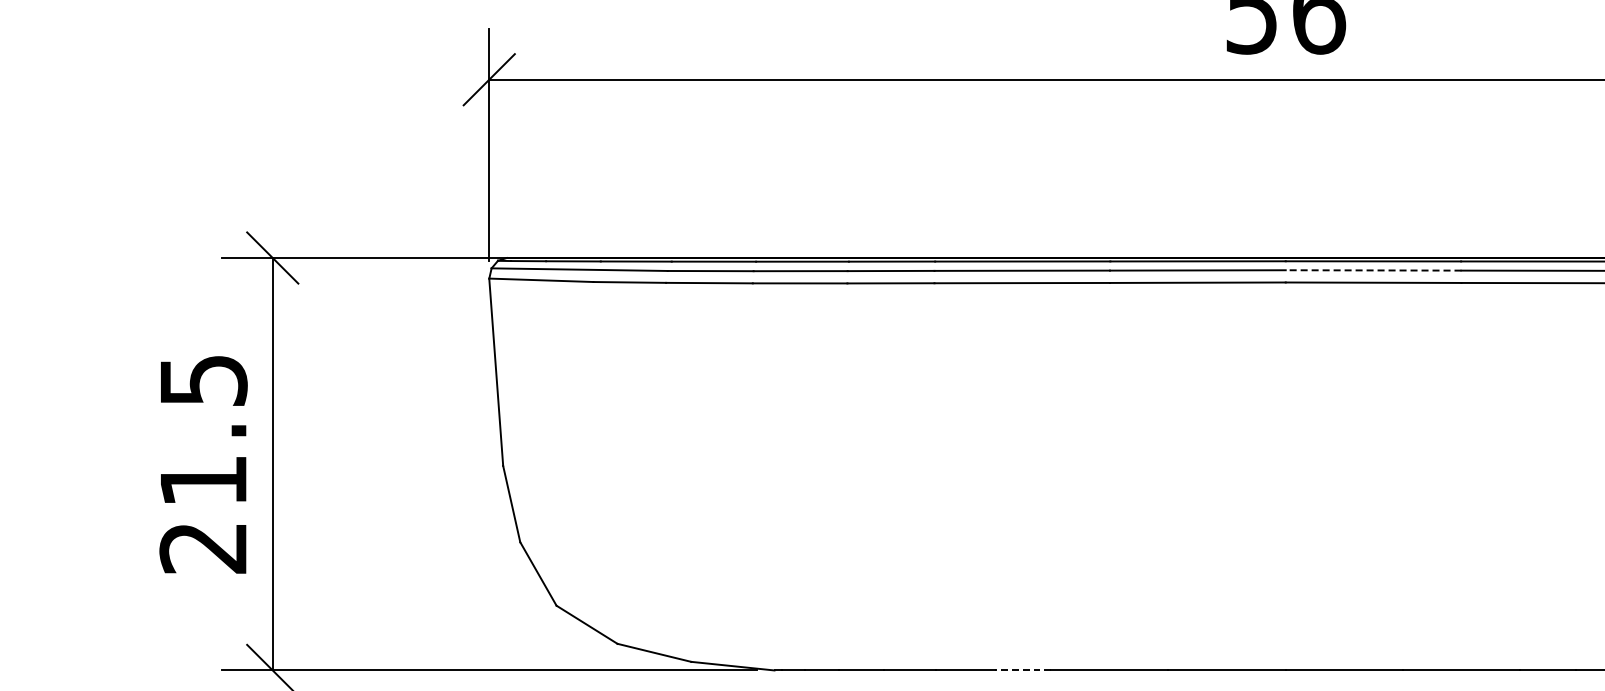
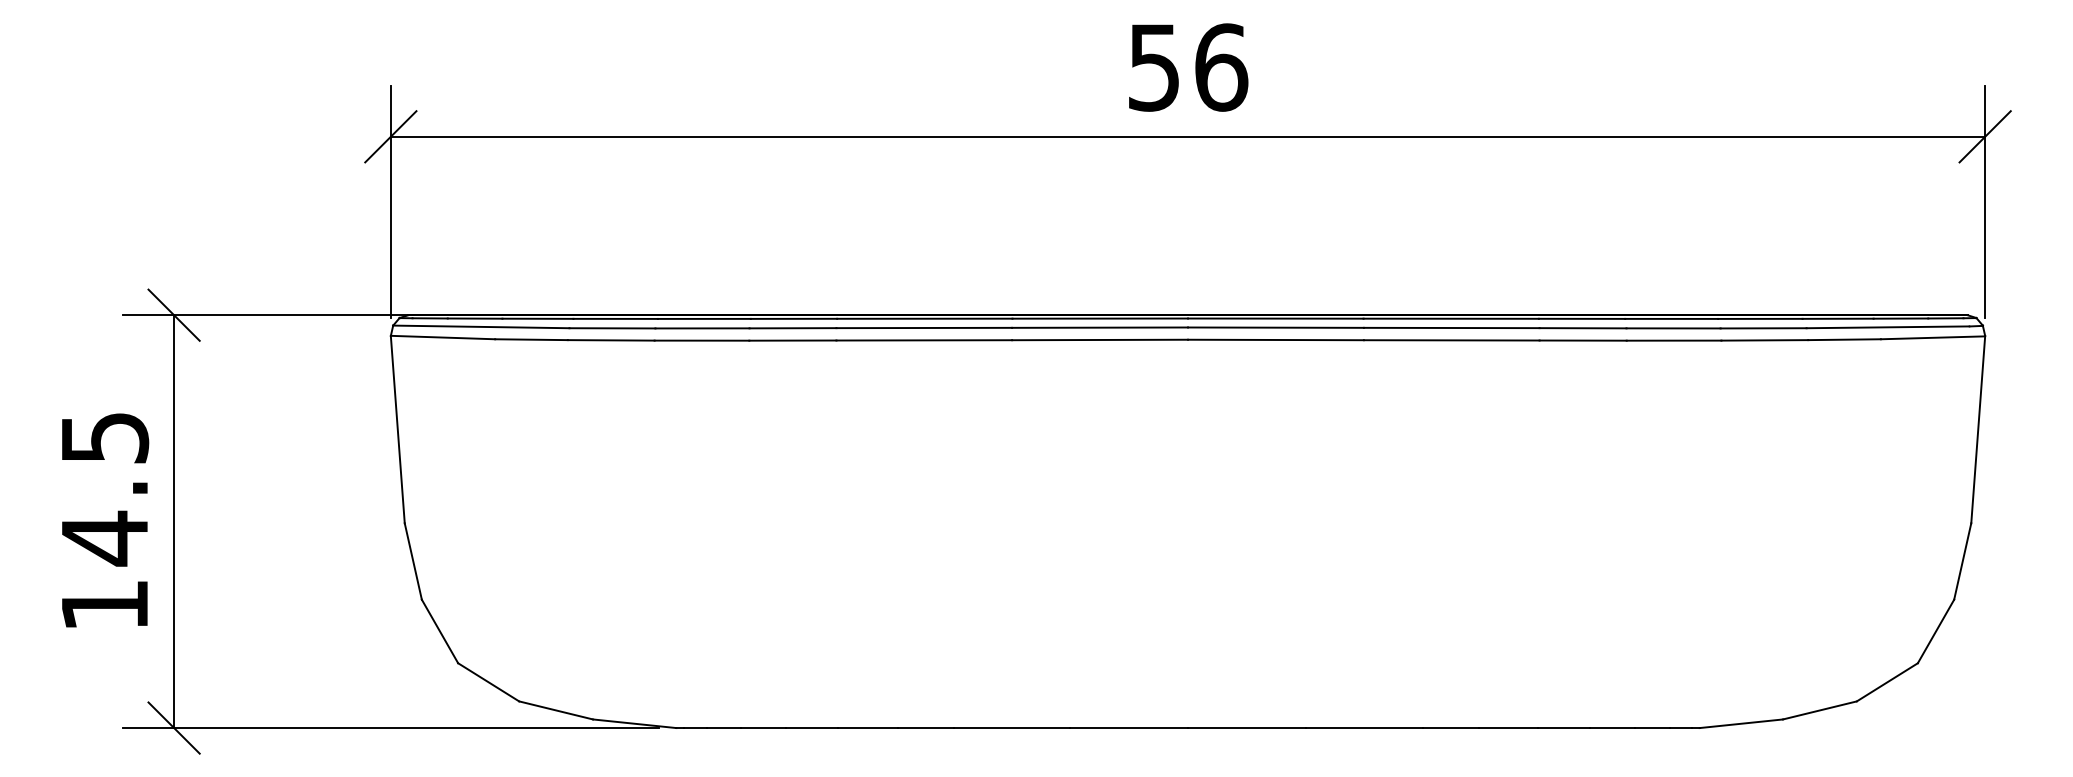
line: (1373, 270) -> (1275, 327), dashed -> solid
text: (202, 513) -> (103, 570), 21.5 -> 14.5
line: (1023, 670) -> (925, 728), dashed -> solid

